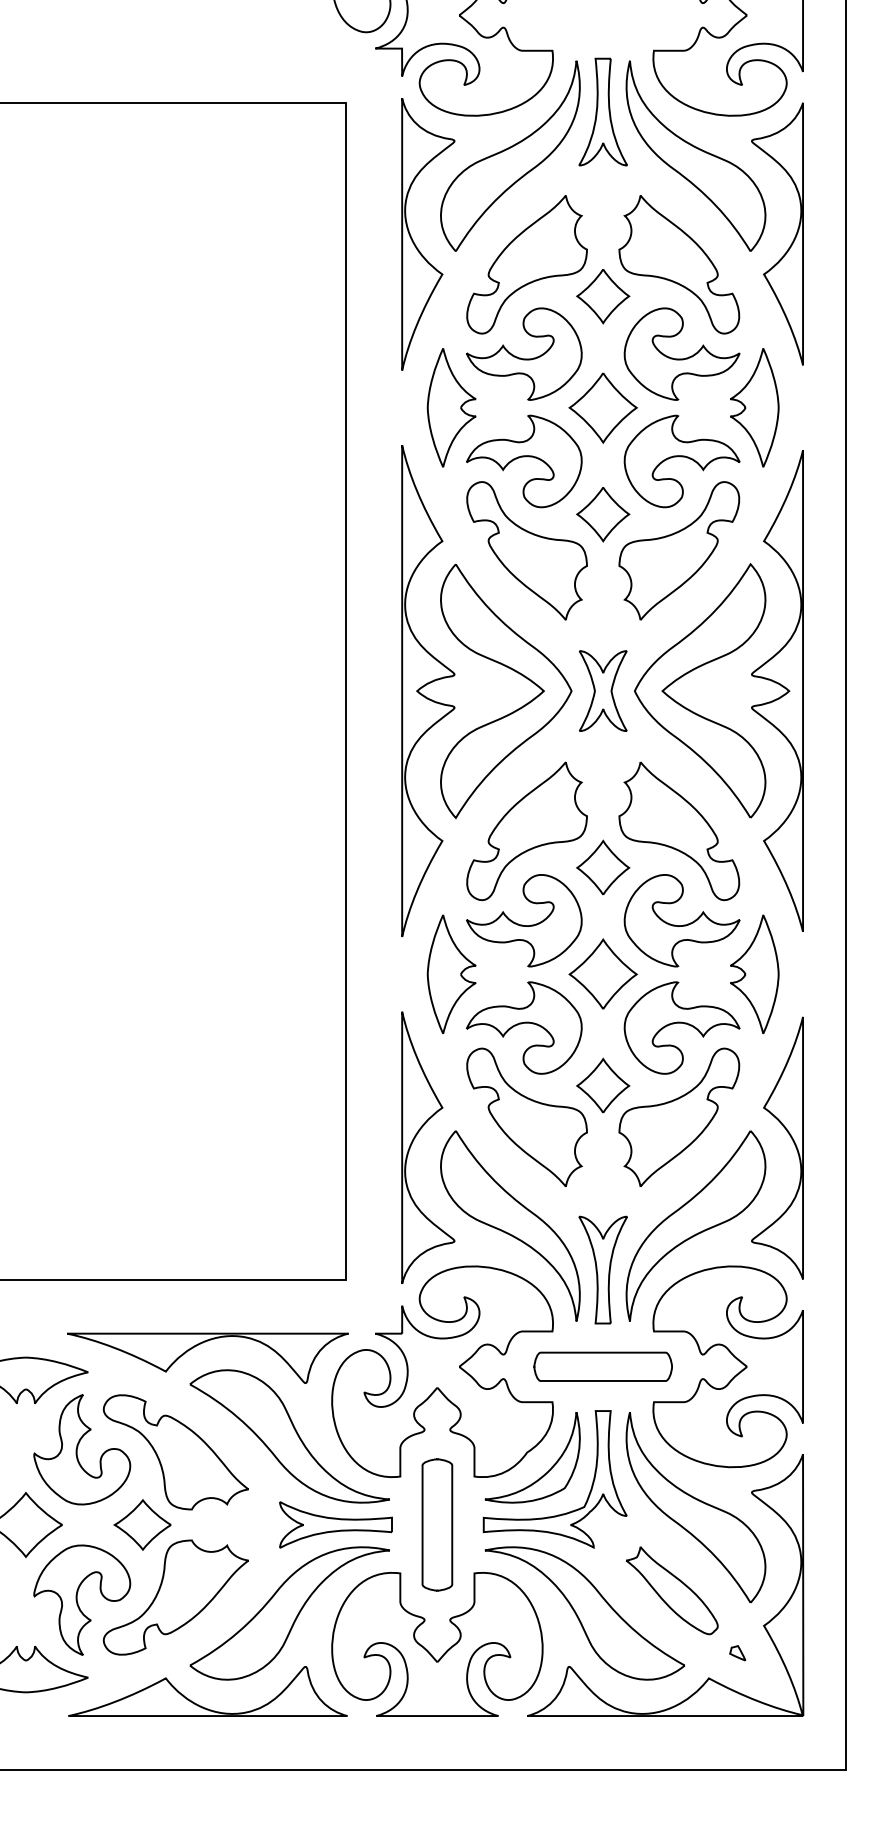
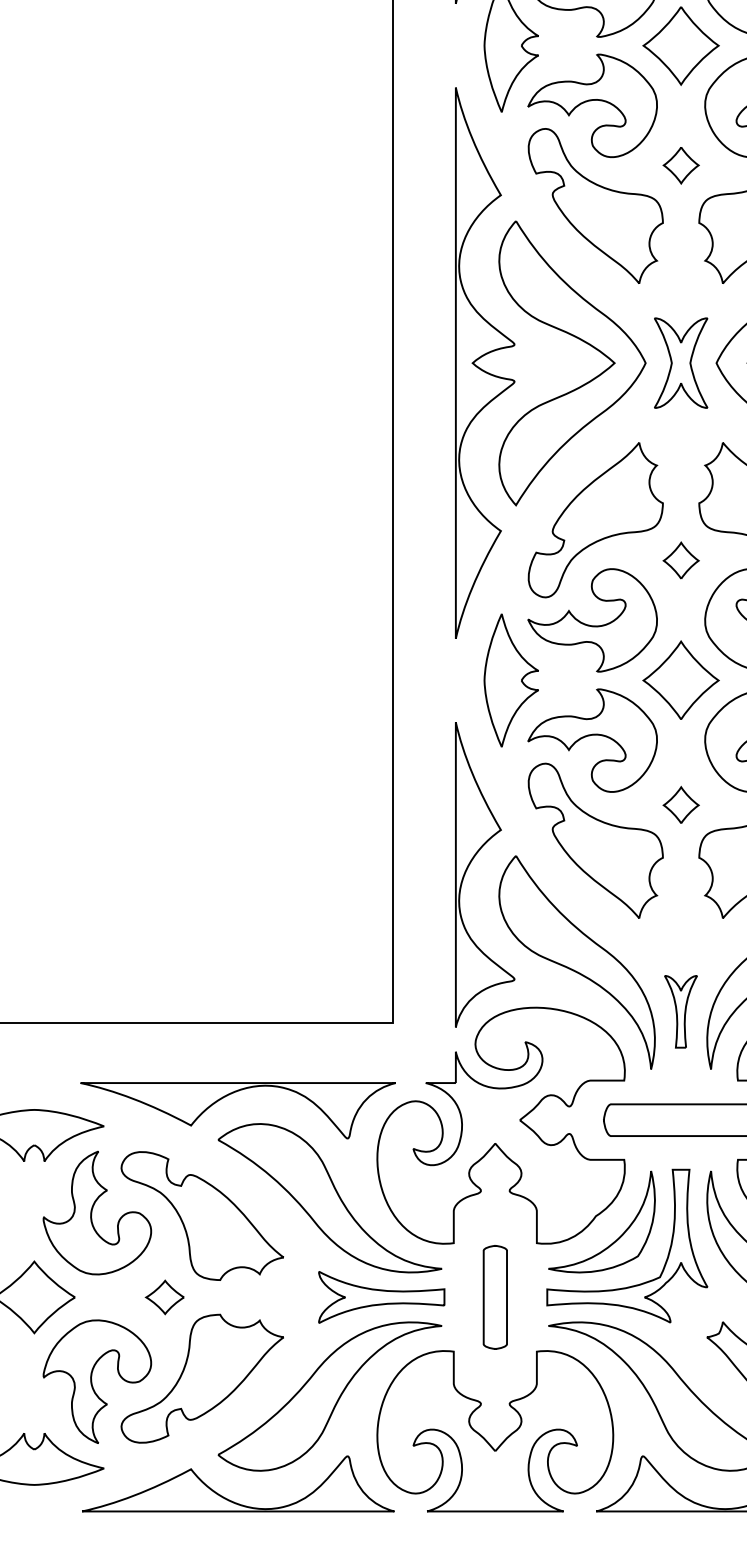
part: (603, 514) -> (681, 165), size x0.6
part: (603, 866) -> (681, 559), size x0.6
part: (603, 1085) -> (681, 805), size x0.6
part: (602, 1269) -> (680, 1011), size x0.6
part: (142, 1524) -> (164, 1296), size x0.6
part: (437, 1524) -> (495, 1296), size x0.7

